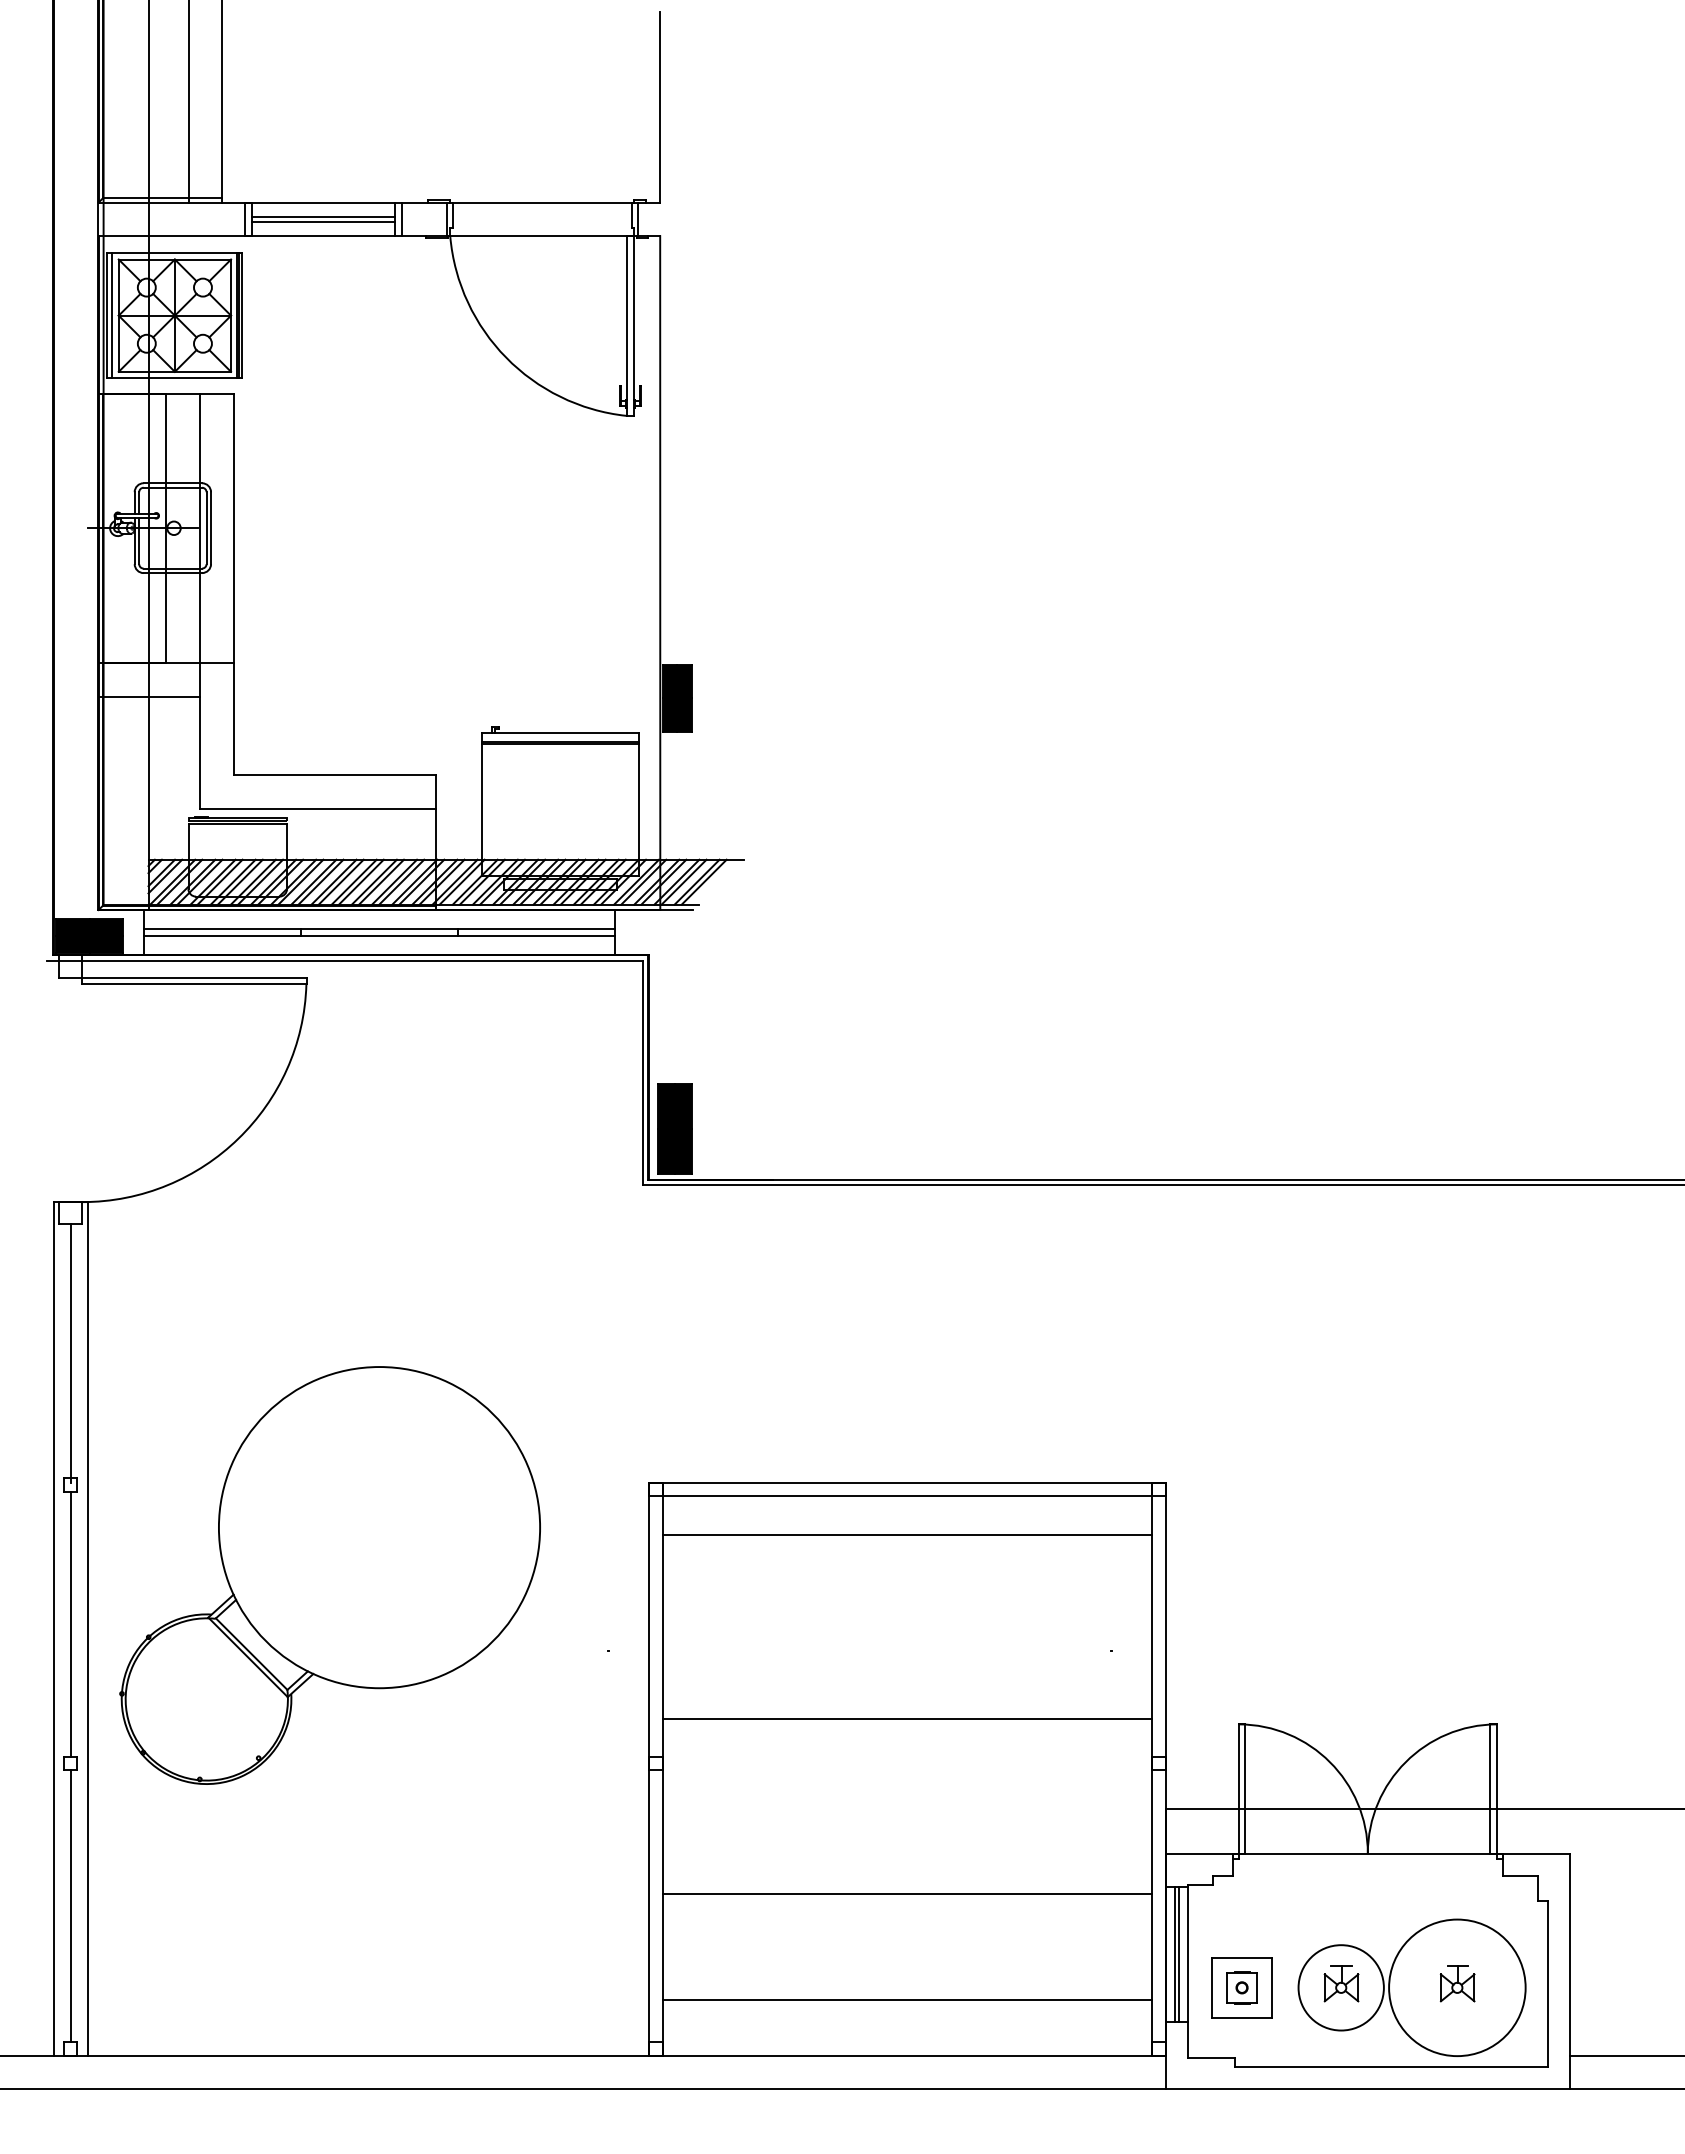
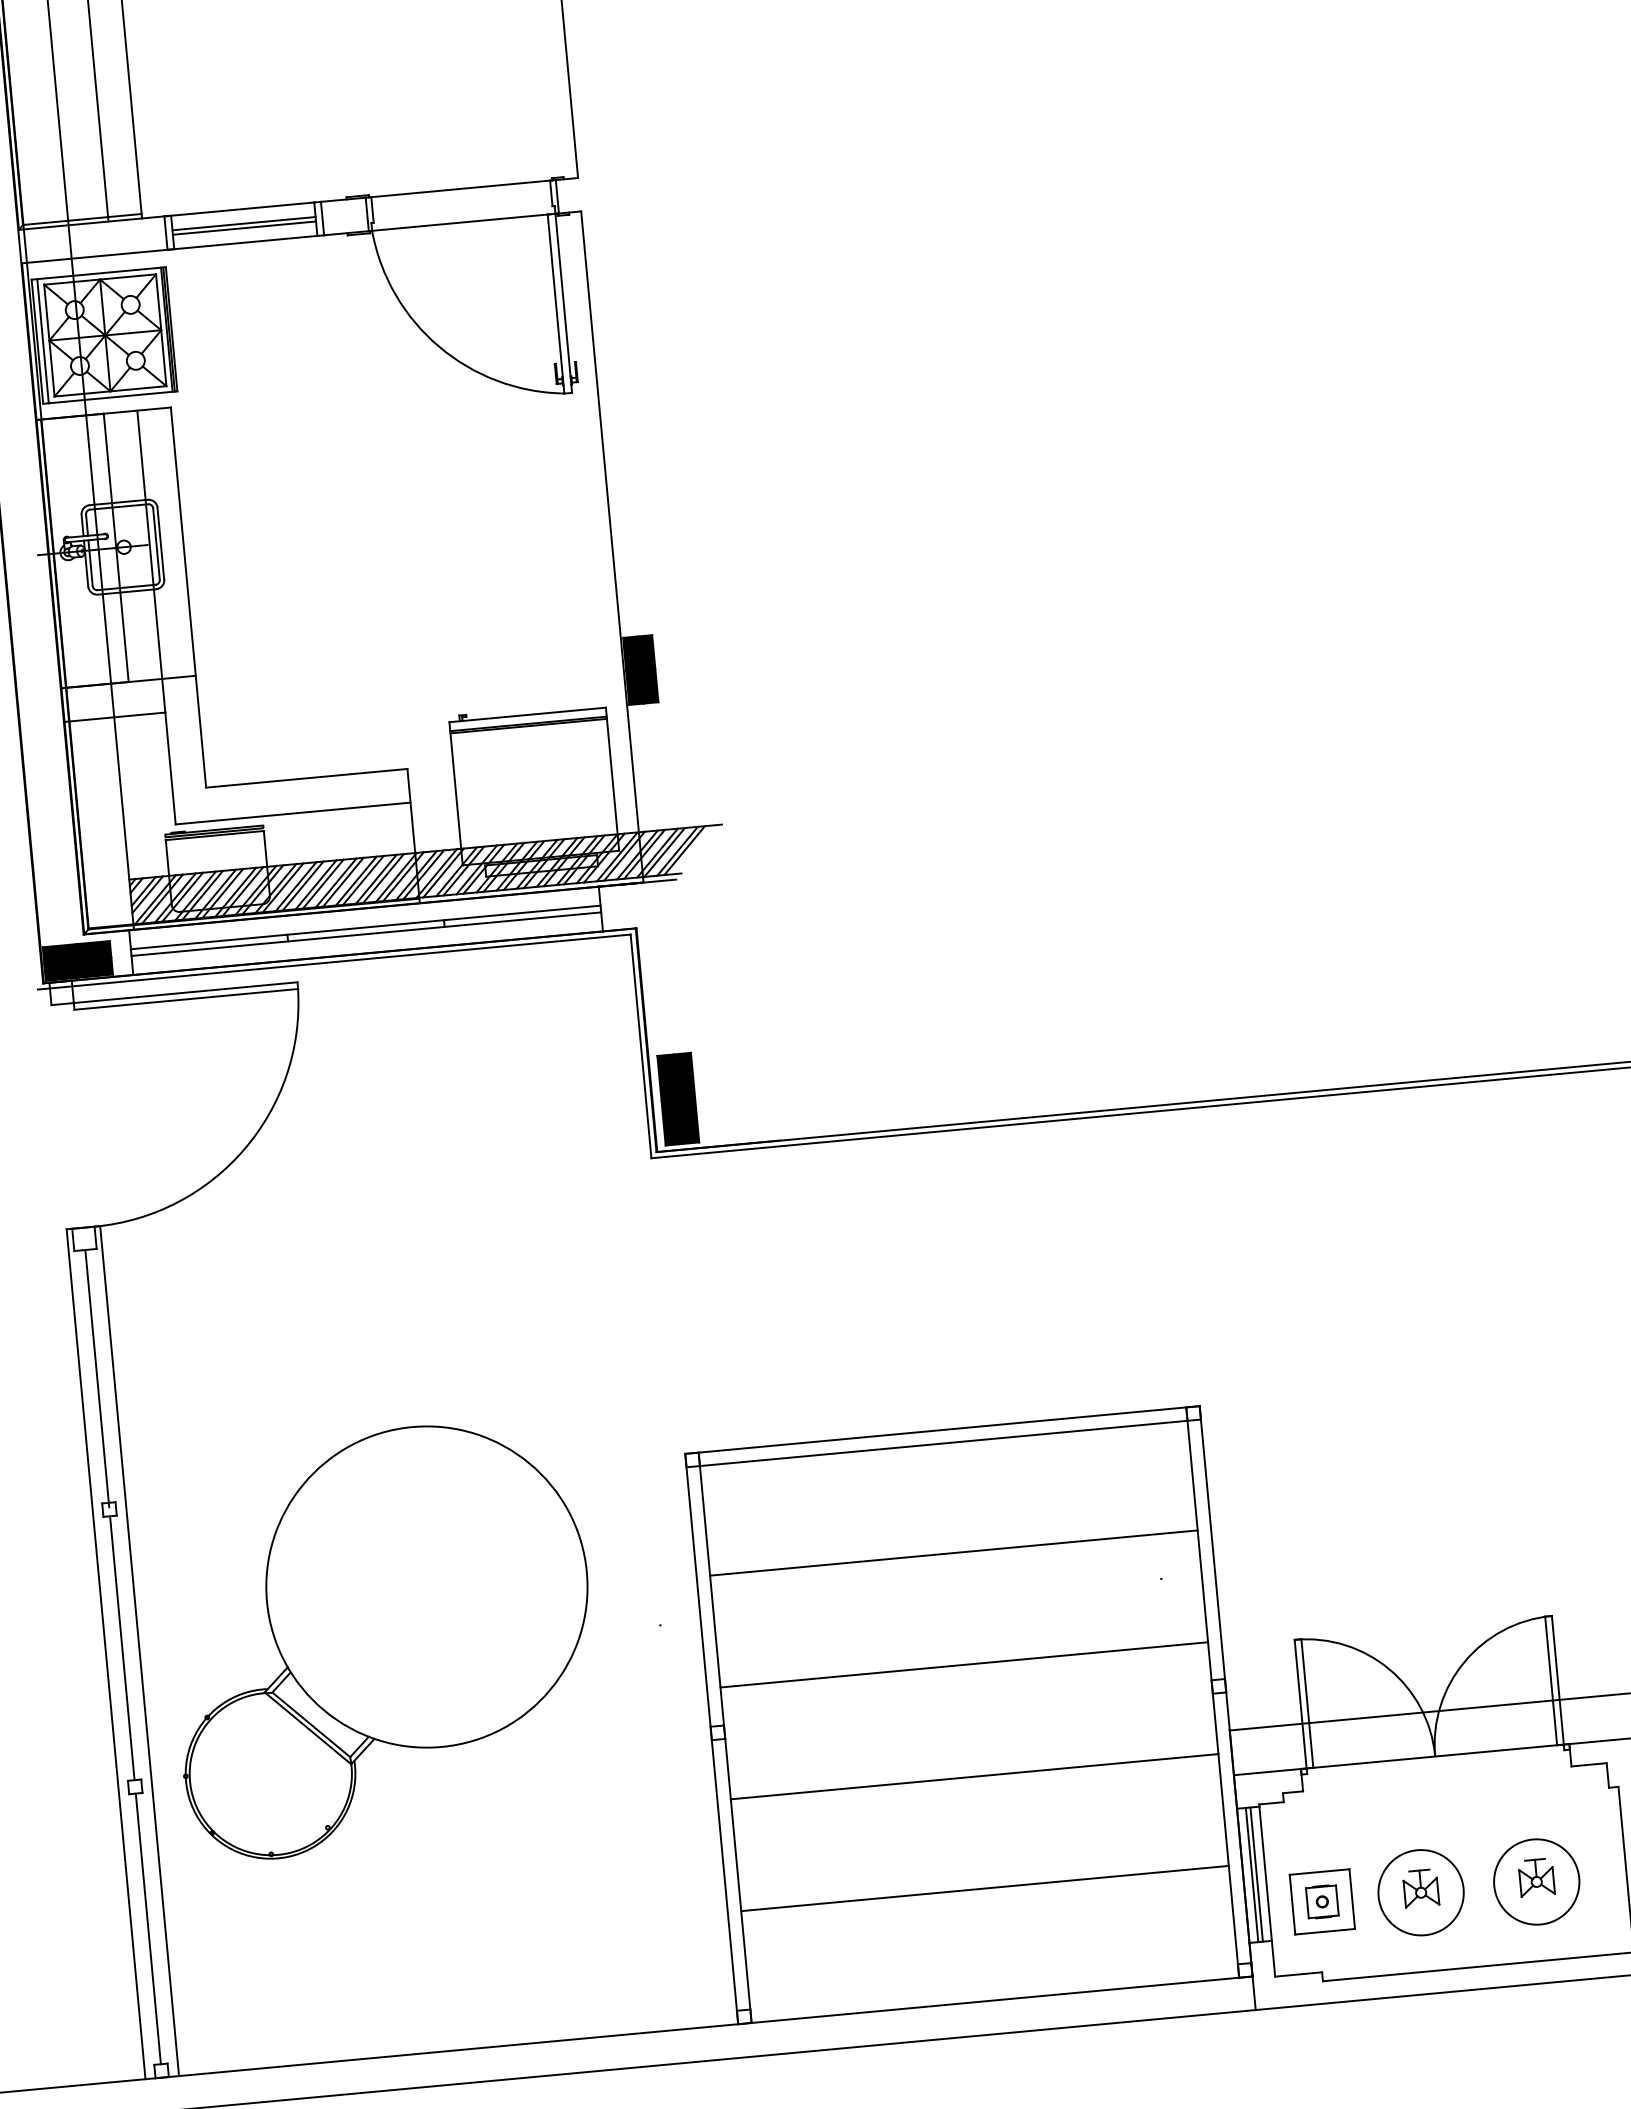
line: (907, 1535) -> (954, 1553), moved
part: (329, 1575) -> (381, 1639), moved
line: (907, 1894) -> (974, 1777), moved
circle: (1457, 1987) -> (1536, 1881), size x0.62
line: (907, 2000) -> (985, 1888), moved

